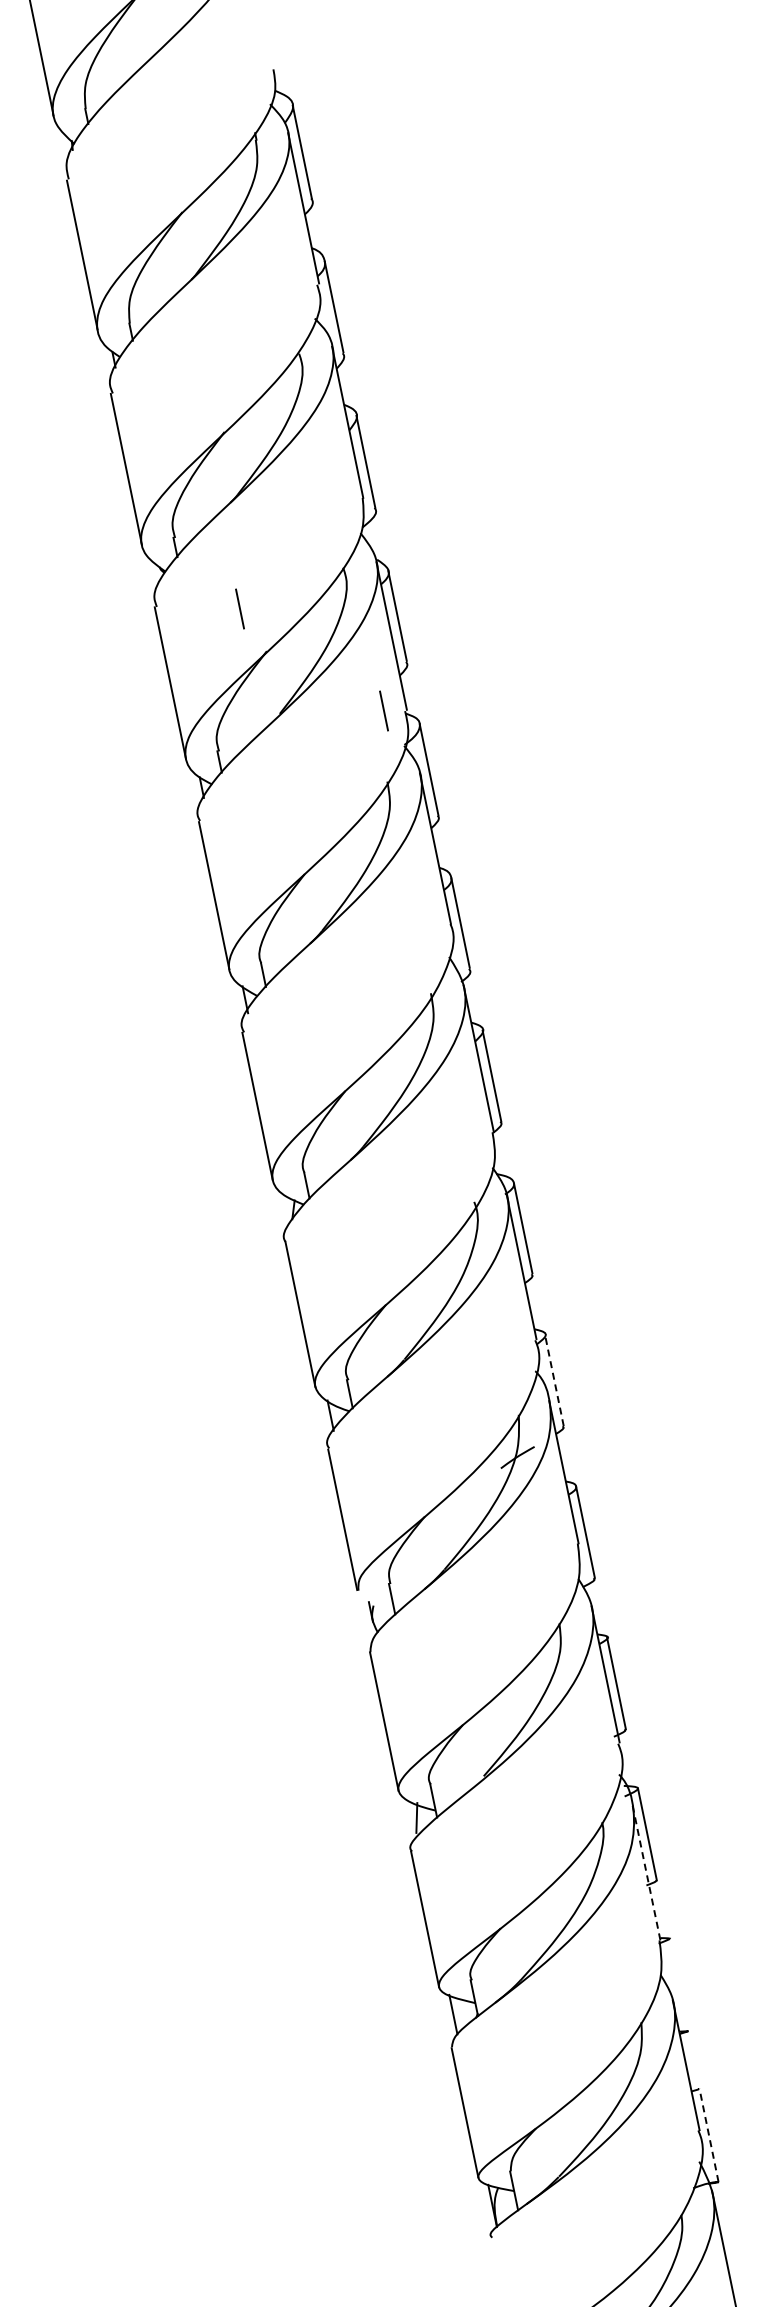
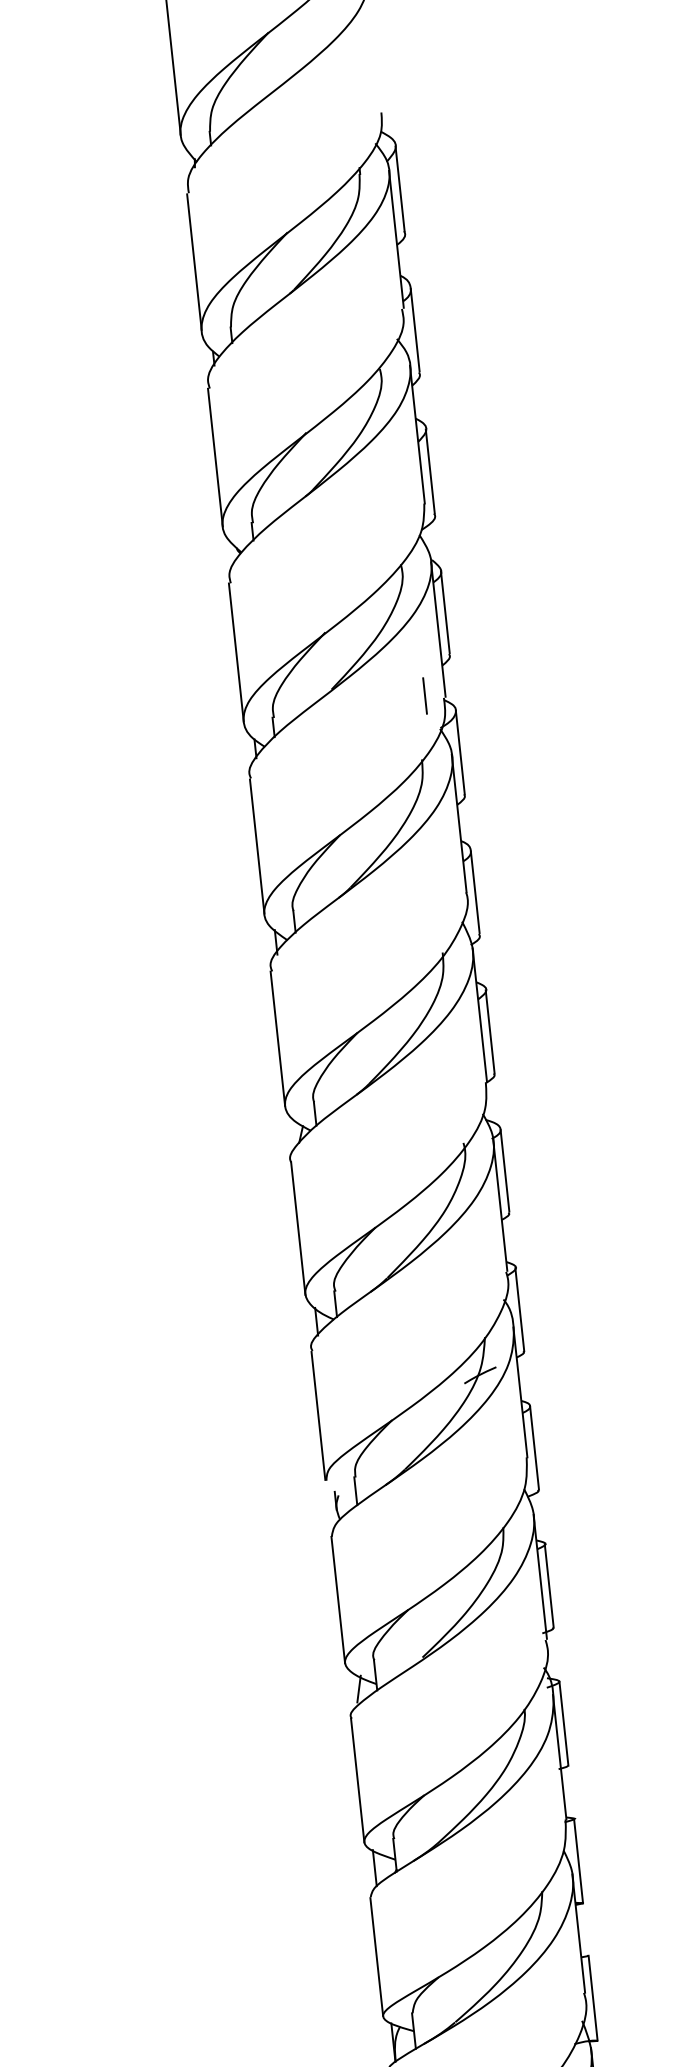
line: (239, 608) -> (304, 591), removed
line: (554, 1380) -> (519, 1309), dashed -> solid
line: (646, 1872) -> (559, 1757), dashed -> solid
line: (677, 1984) -> (577, 1860), added
line: (708, 2134) -> (592, 1997), dashed -> solid

